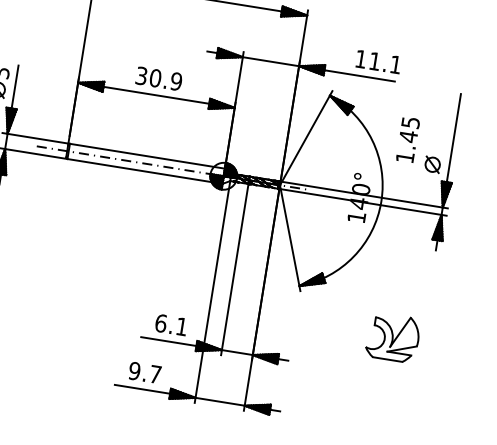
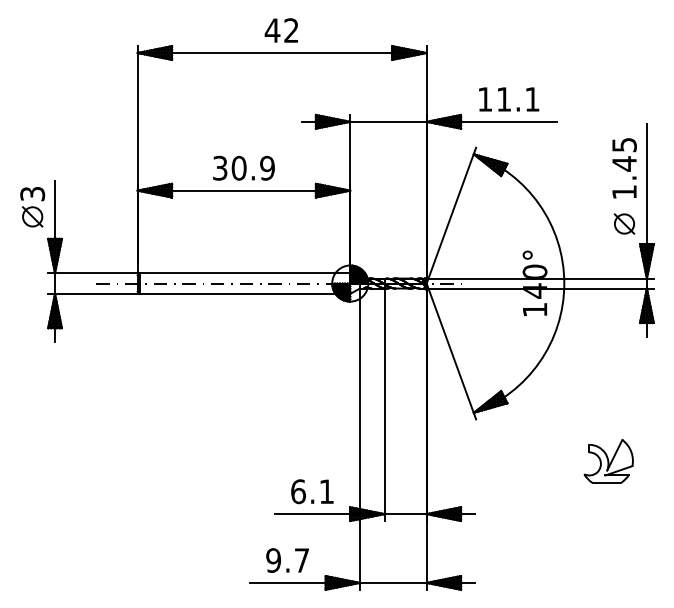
text: (378, 62) -> (509, 99), moved
text: (407, 140) -> (624, 168), moved
part: (392, 337) -> (608, 461), size x0.71

